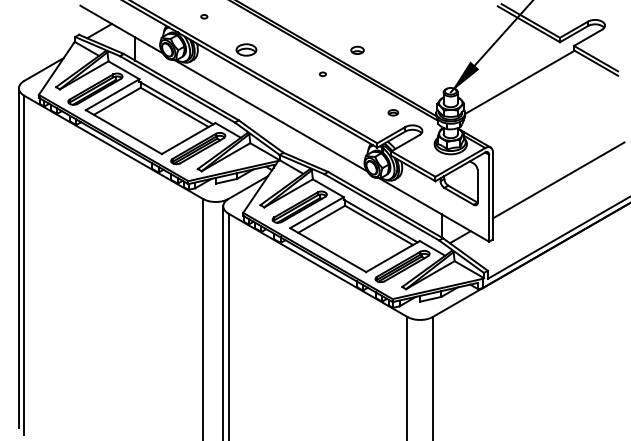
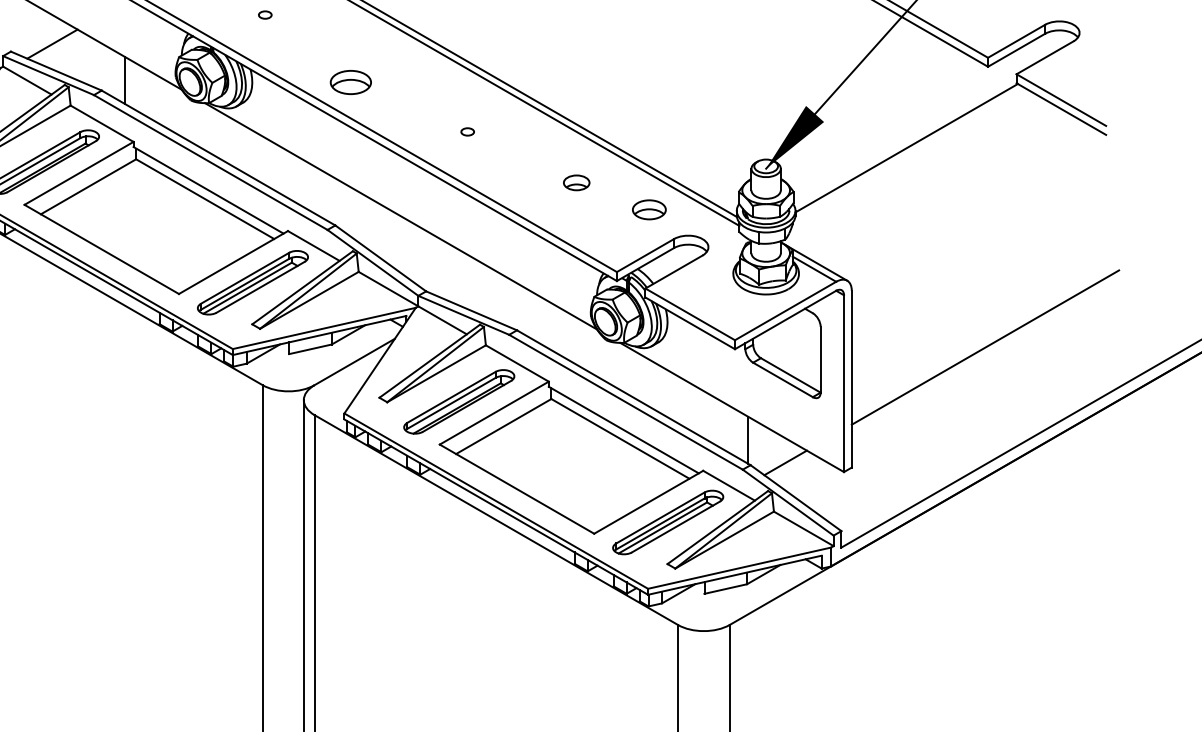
part: (357, 49) -> (576, 181), moved
part: (322, 73) -> (466, 130), moved
part: (393, 112) -> (649, 209), size x1.67

